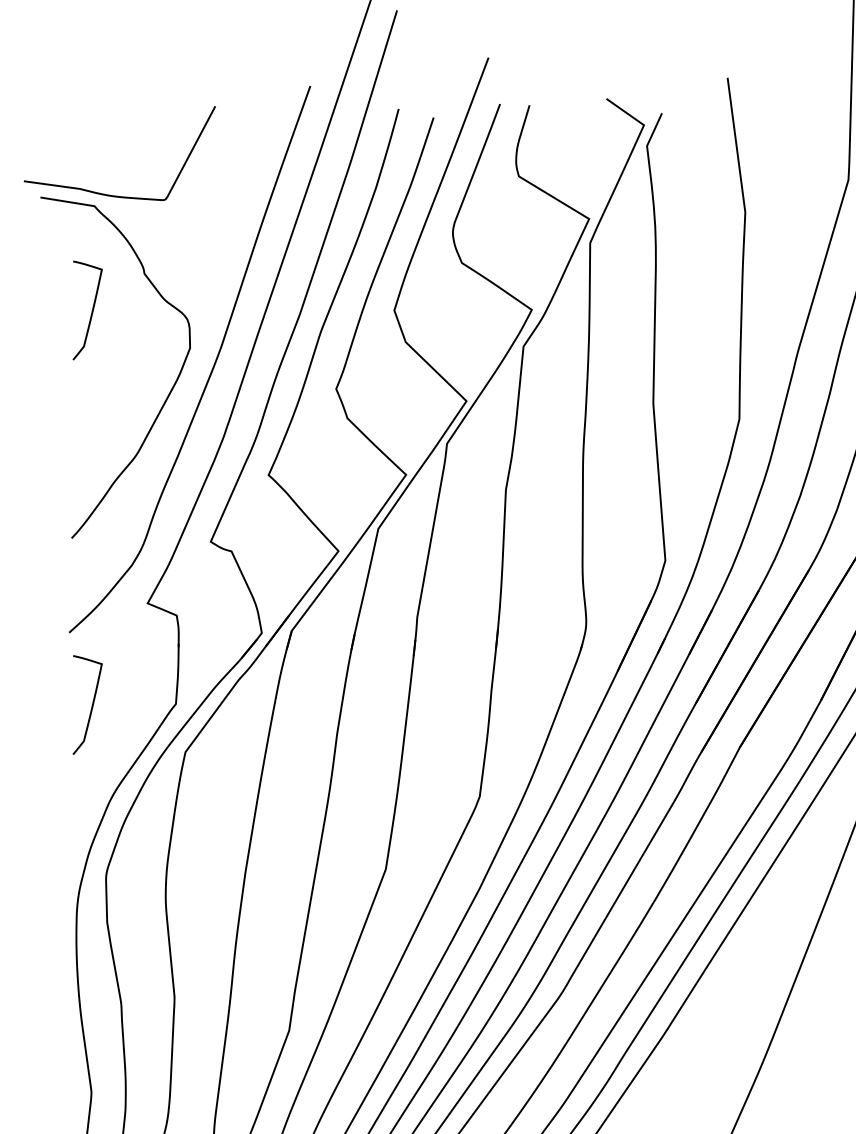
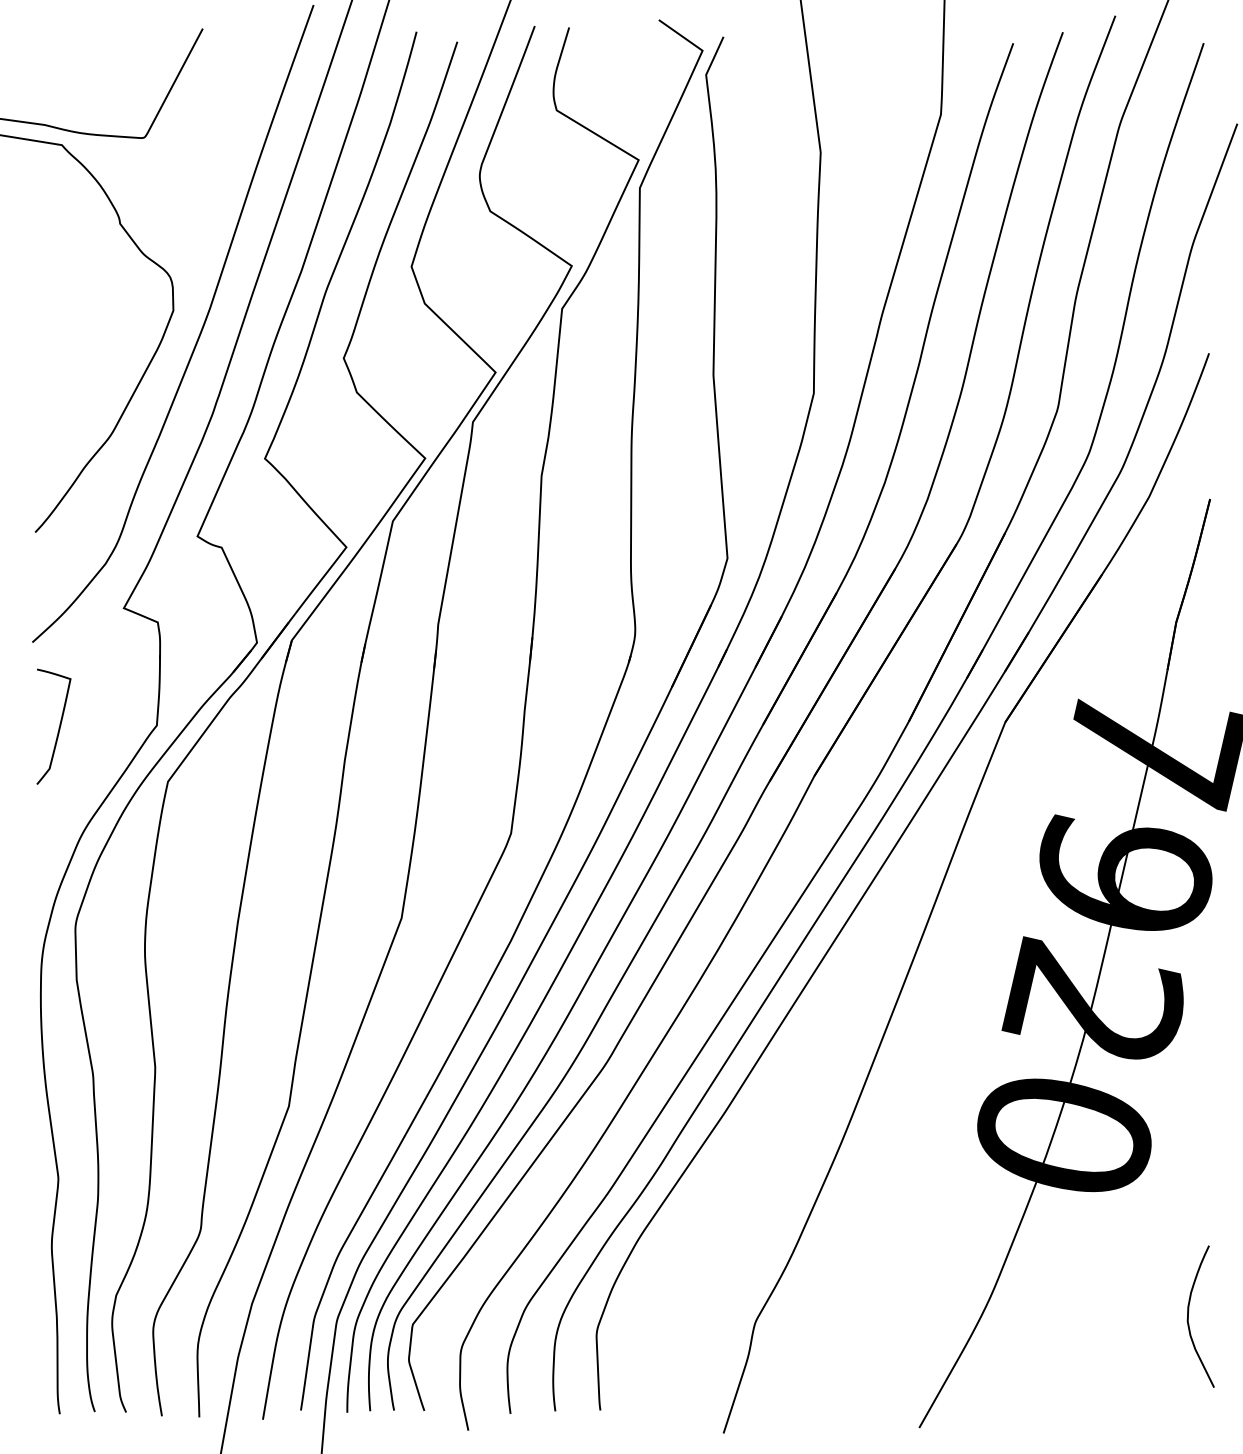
curve: (91, 311) -> (58, 267), removed

